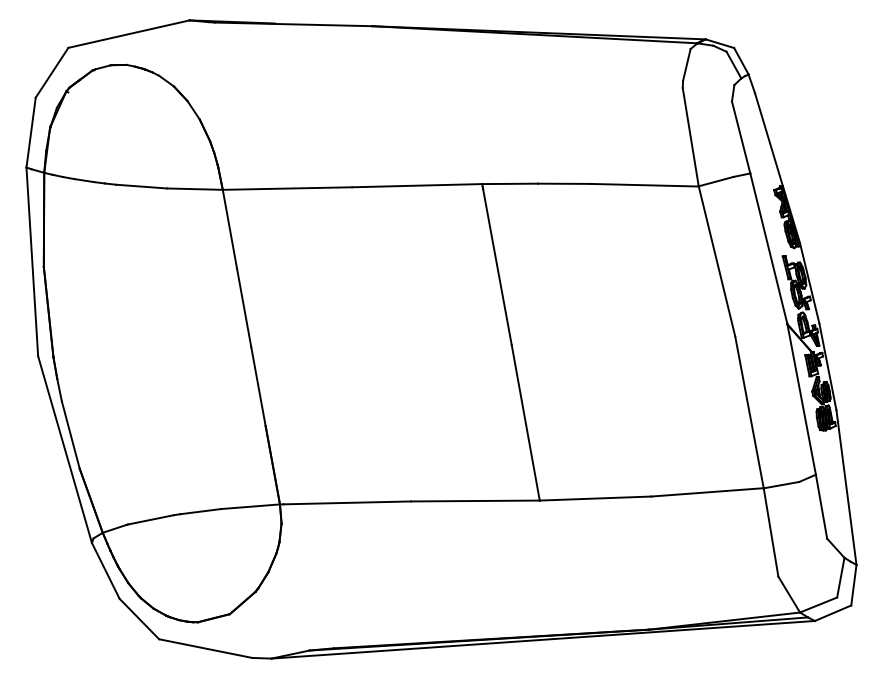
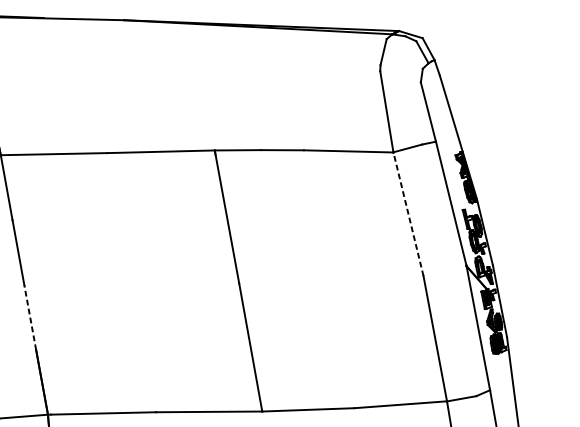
line: (716, 261) -> (408, 214), solid -> dashed
line: (258, 386) -> (30, 317), solid -> dashed

